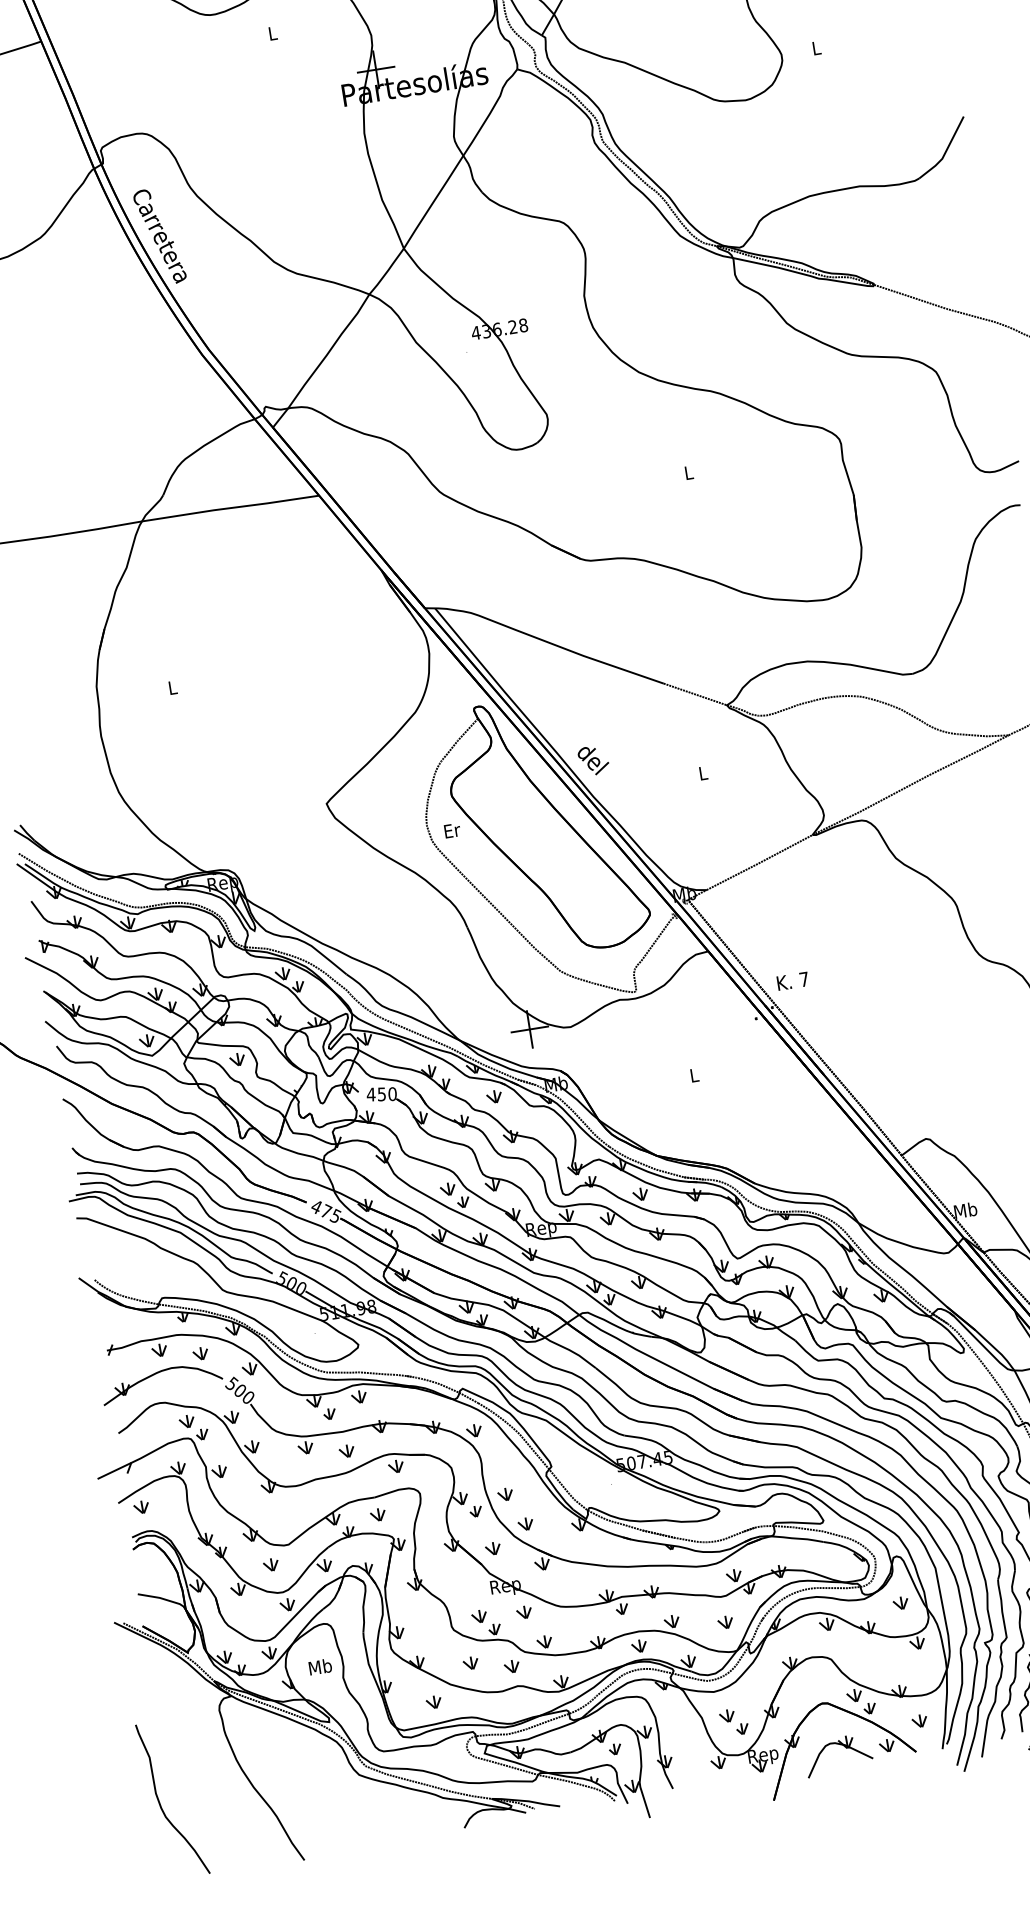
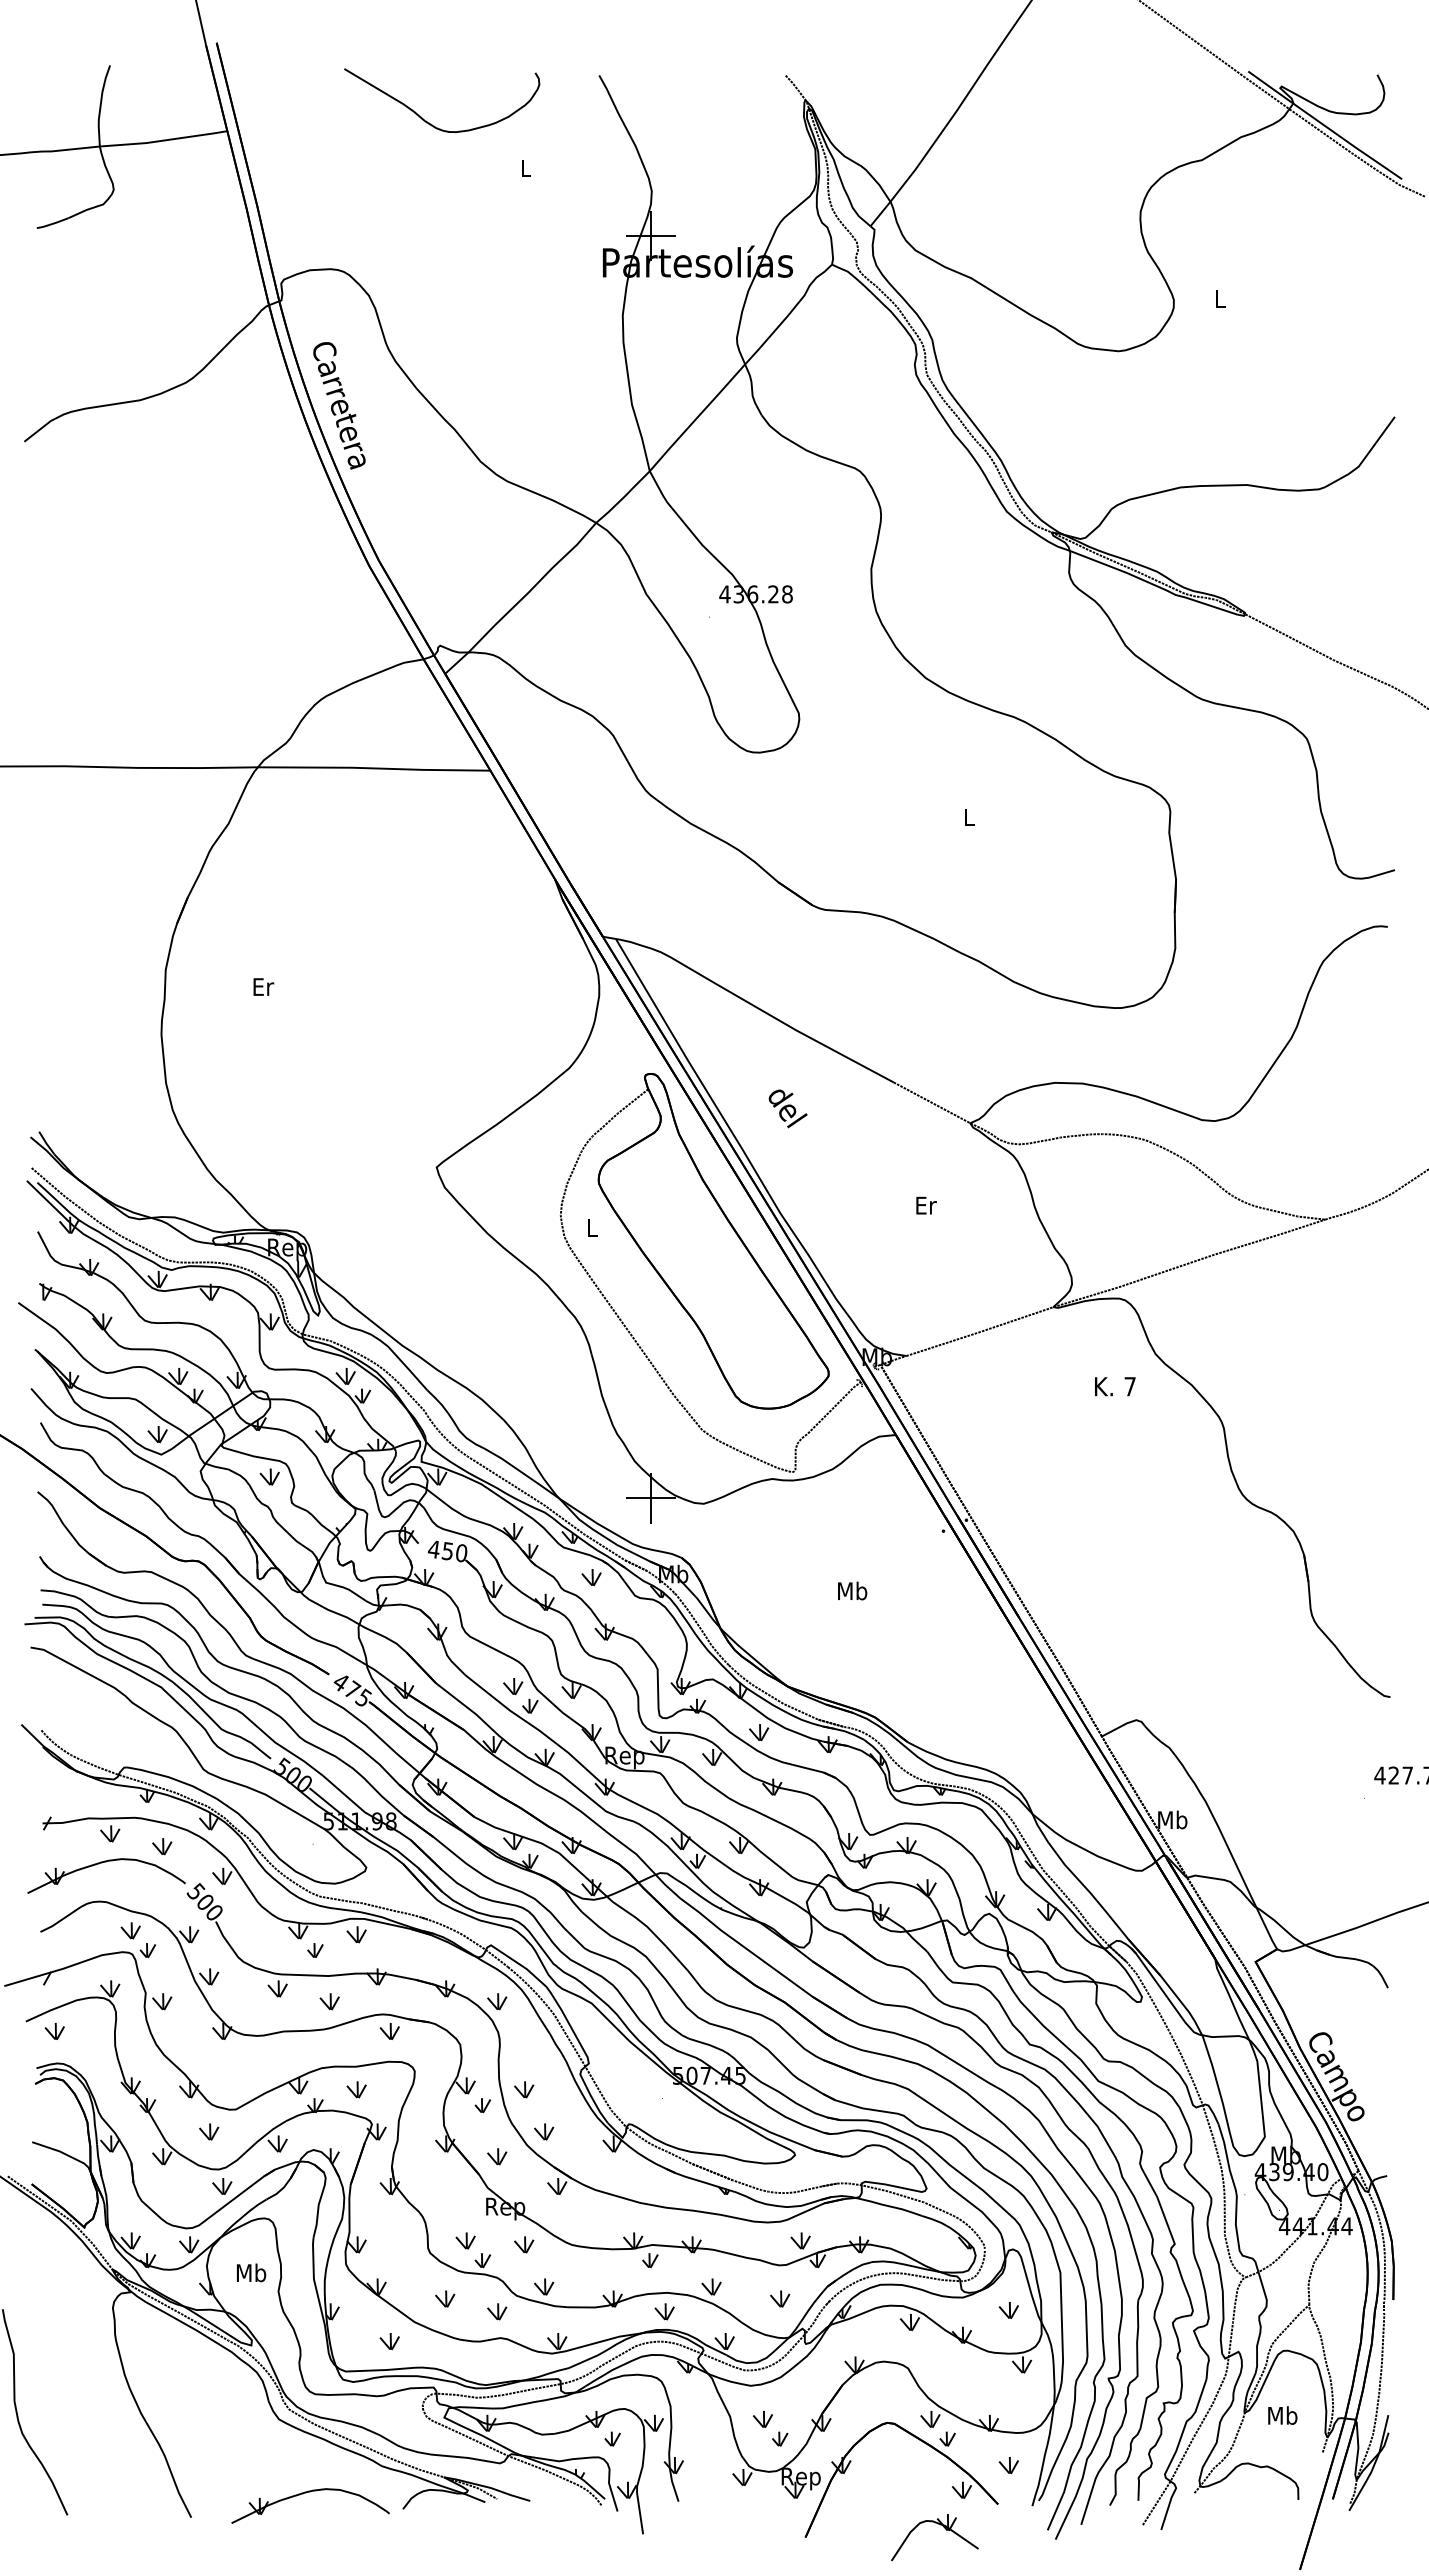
text: (172, 687) -> (263, 986), L -> Er
text: (593, 760) -> (787, 1108), moved
text: (703, 773) -> (926, 1205), L -> Er
text: (452, 830) -> (592, 1227), Er -> L
text: (793, 981) -> (1115, 1386), moved
text: (694, 1074) -> (852, 1590), L -> Mb
part: (839, 1744) -> (937, 2524), moved
part: (389, 1827) -> (306, 2493), added

